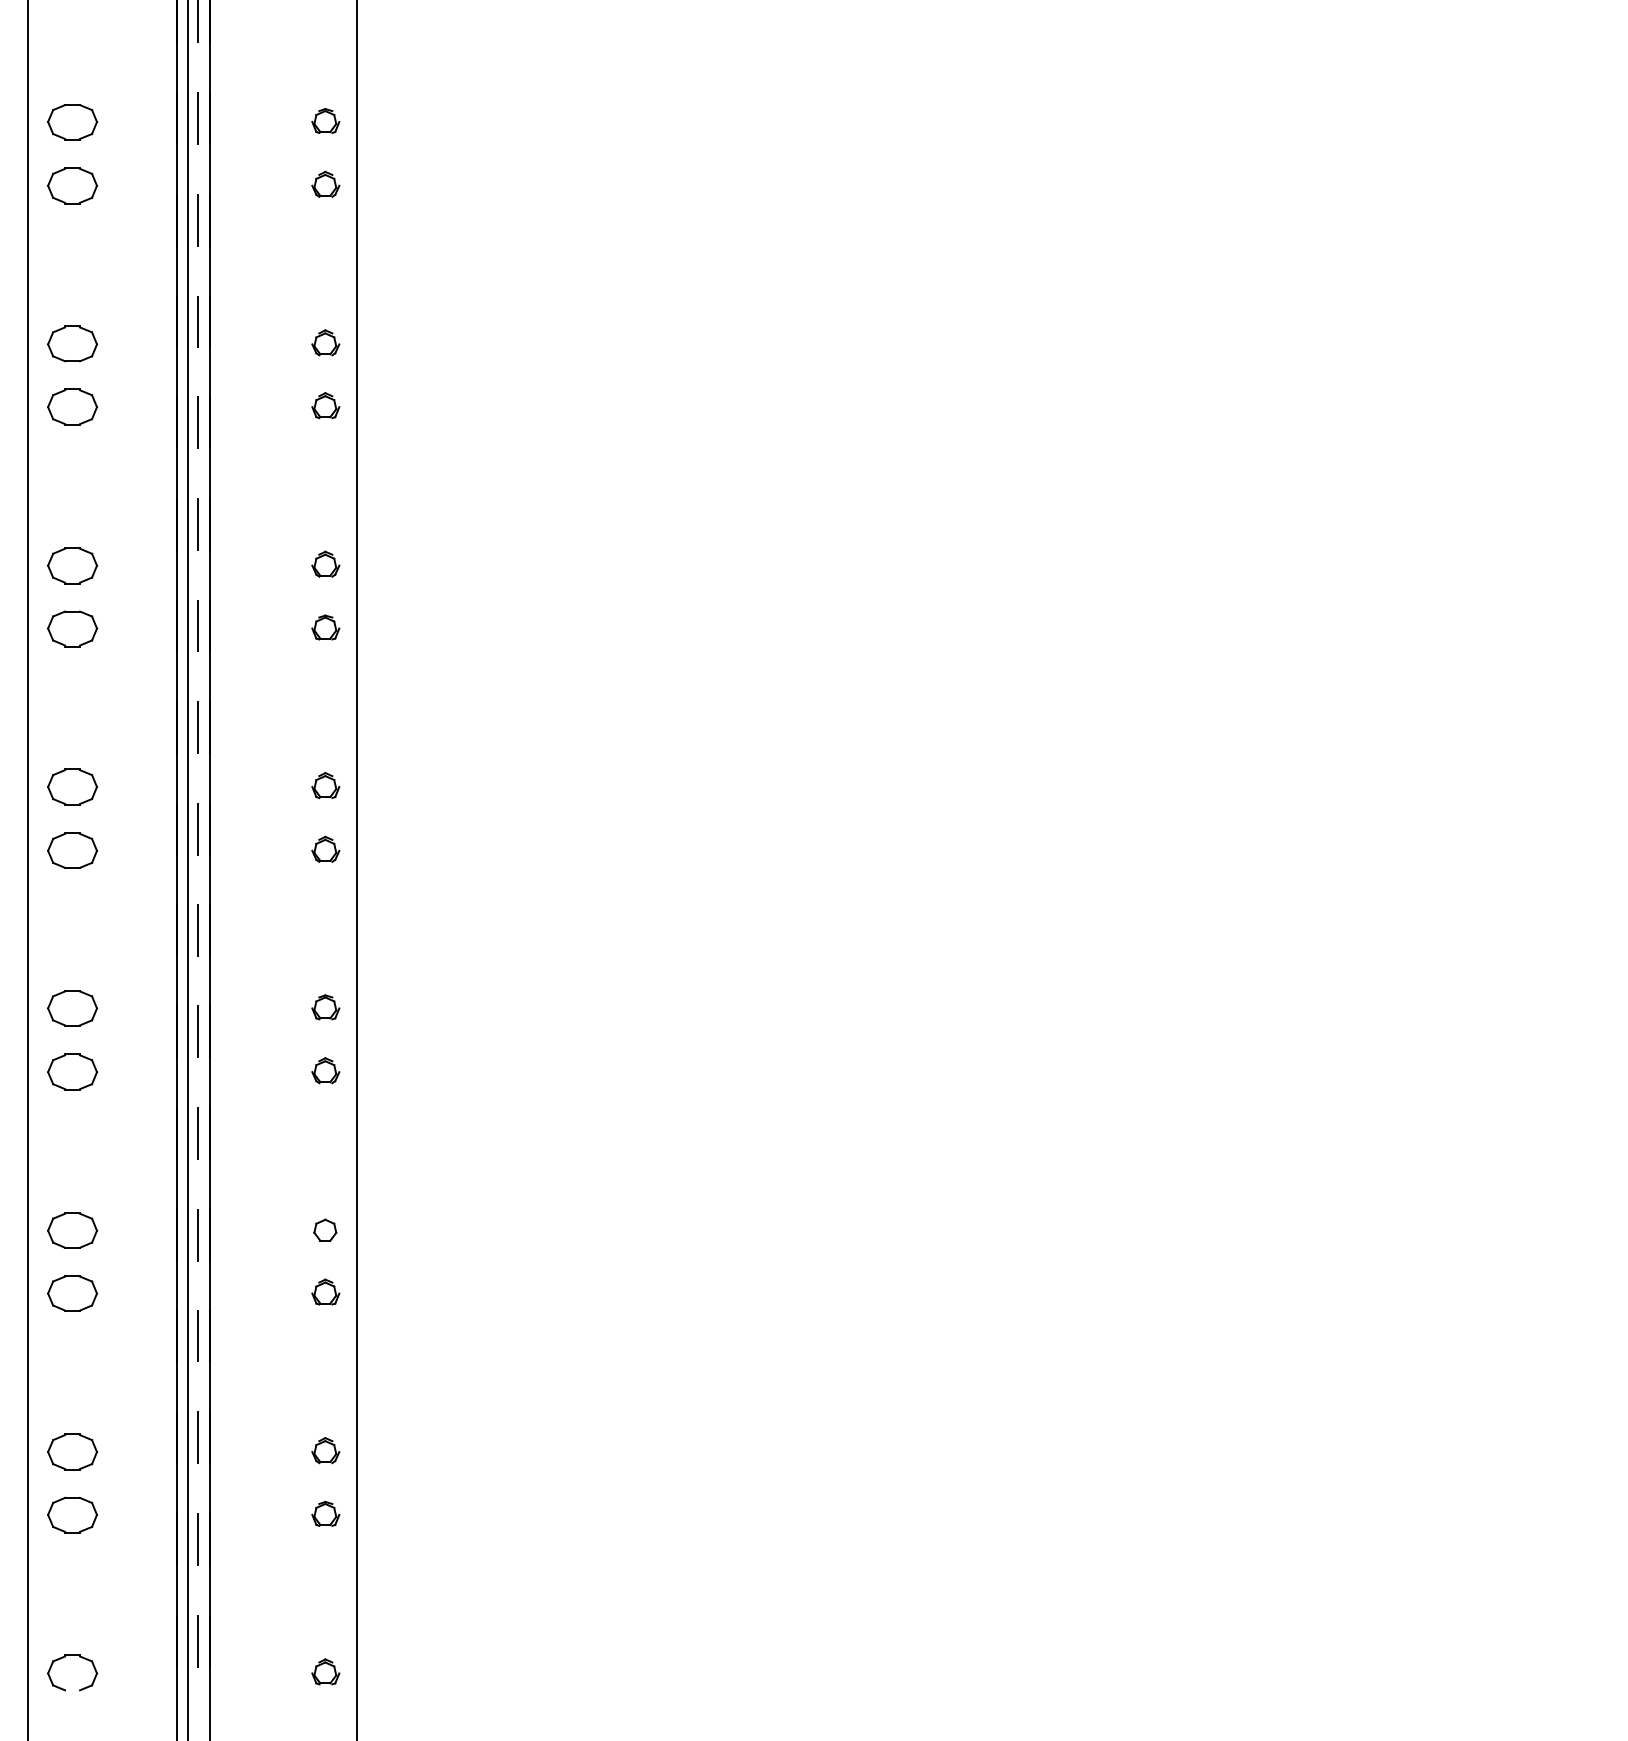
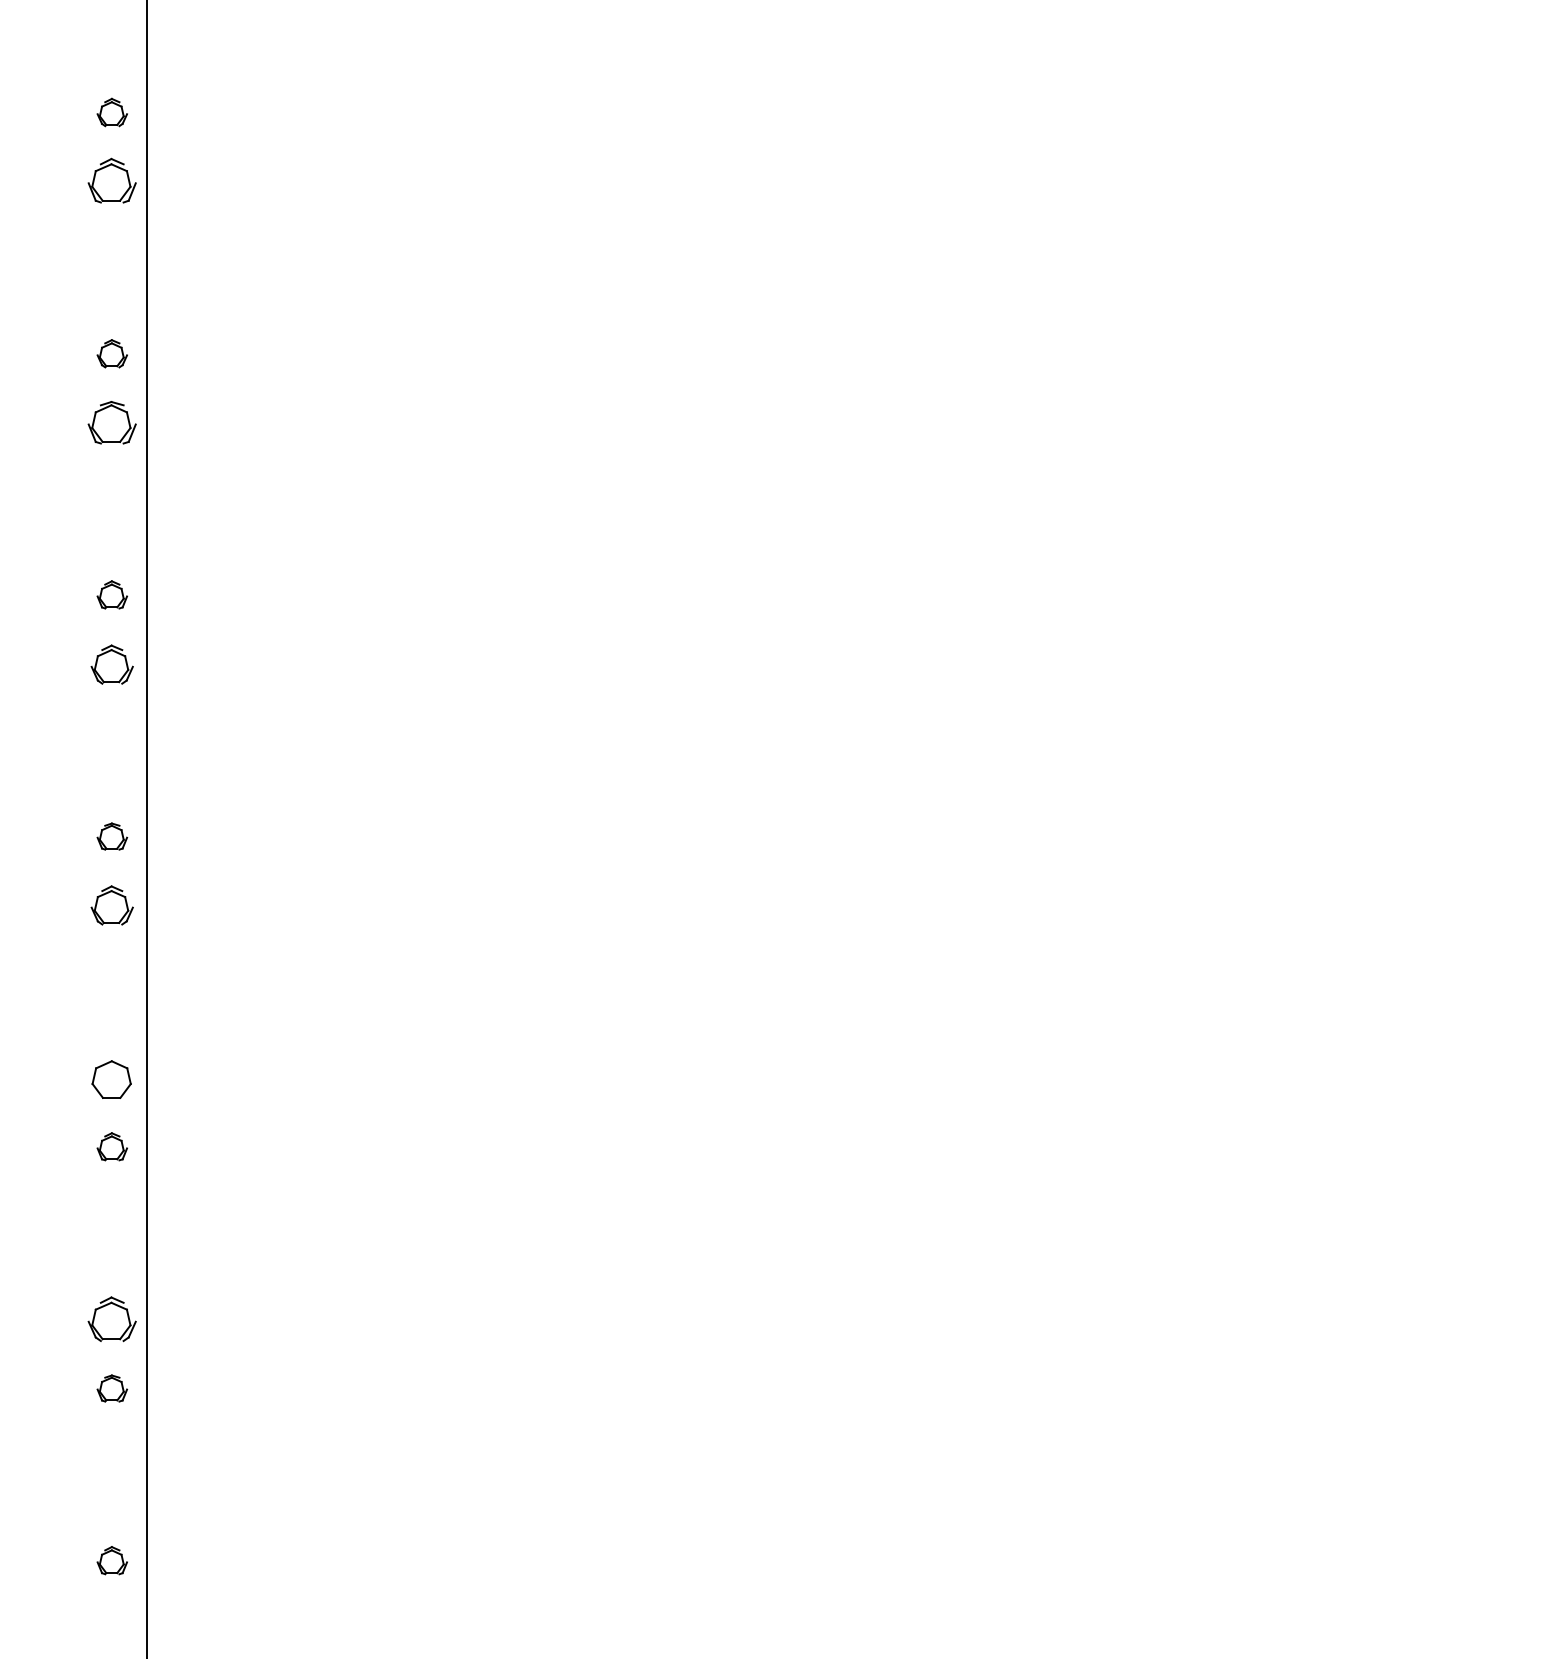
part: (325, 405) -> (111, 180), size x1.6
part: (325, 627) -> (111, 422), size x1.6
part: (325, 848) -> (111, 663), size x1.4
part: (325, 1070) -> (111, 905), size x1.4
part: (325, 1229) -> (111, 1078), size x1.6
part: (325, 1450) -> (111, 1319), size x1.6

